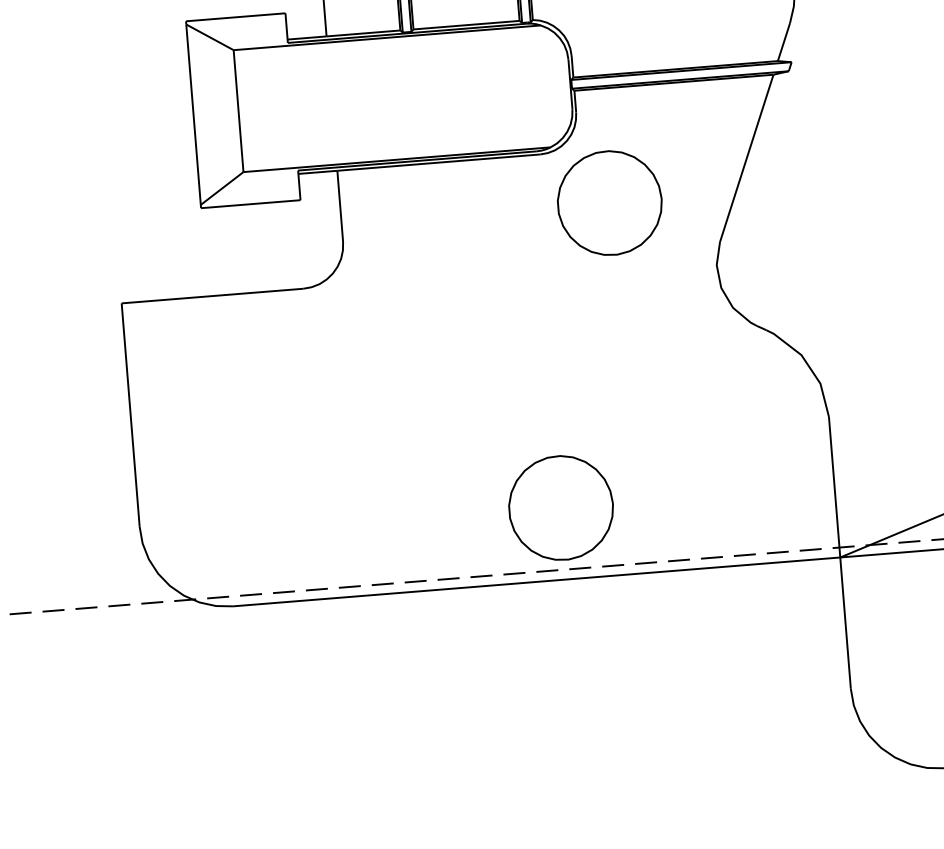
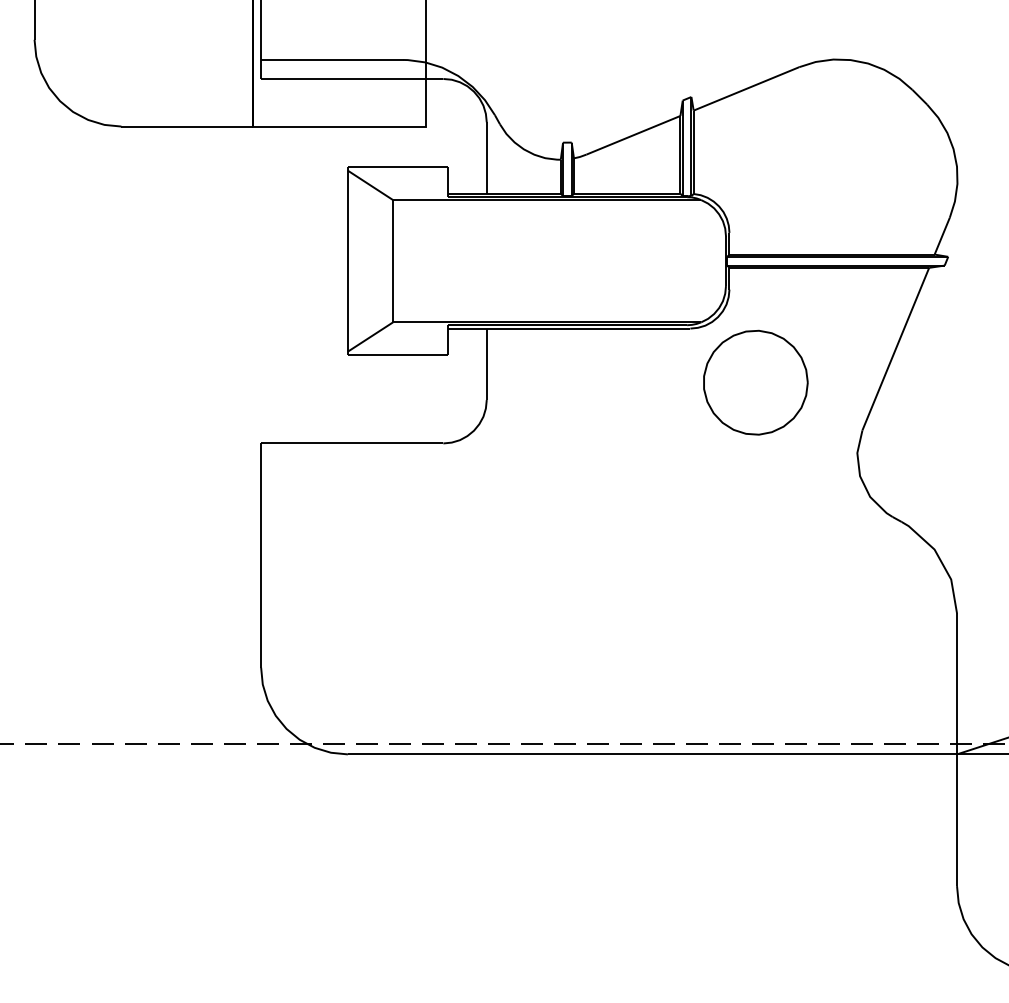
part: (560, 507) -> (682, 682), removed

